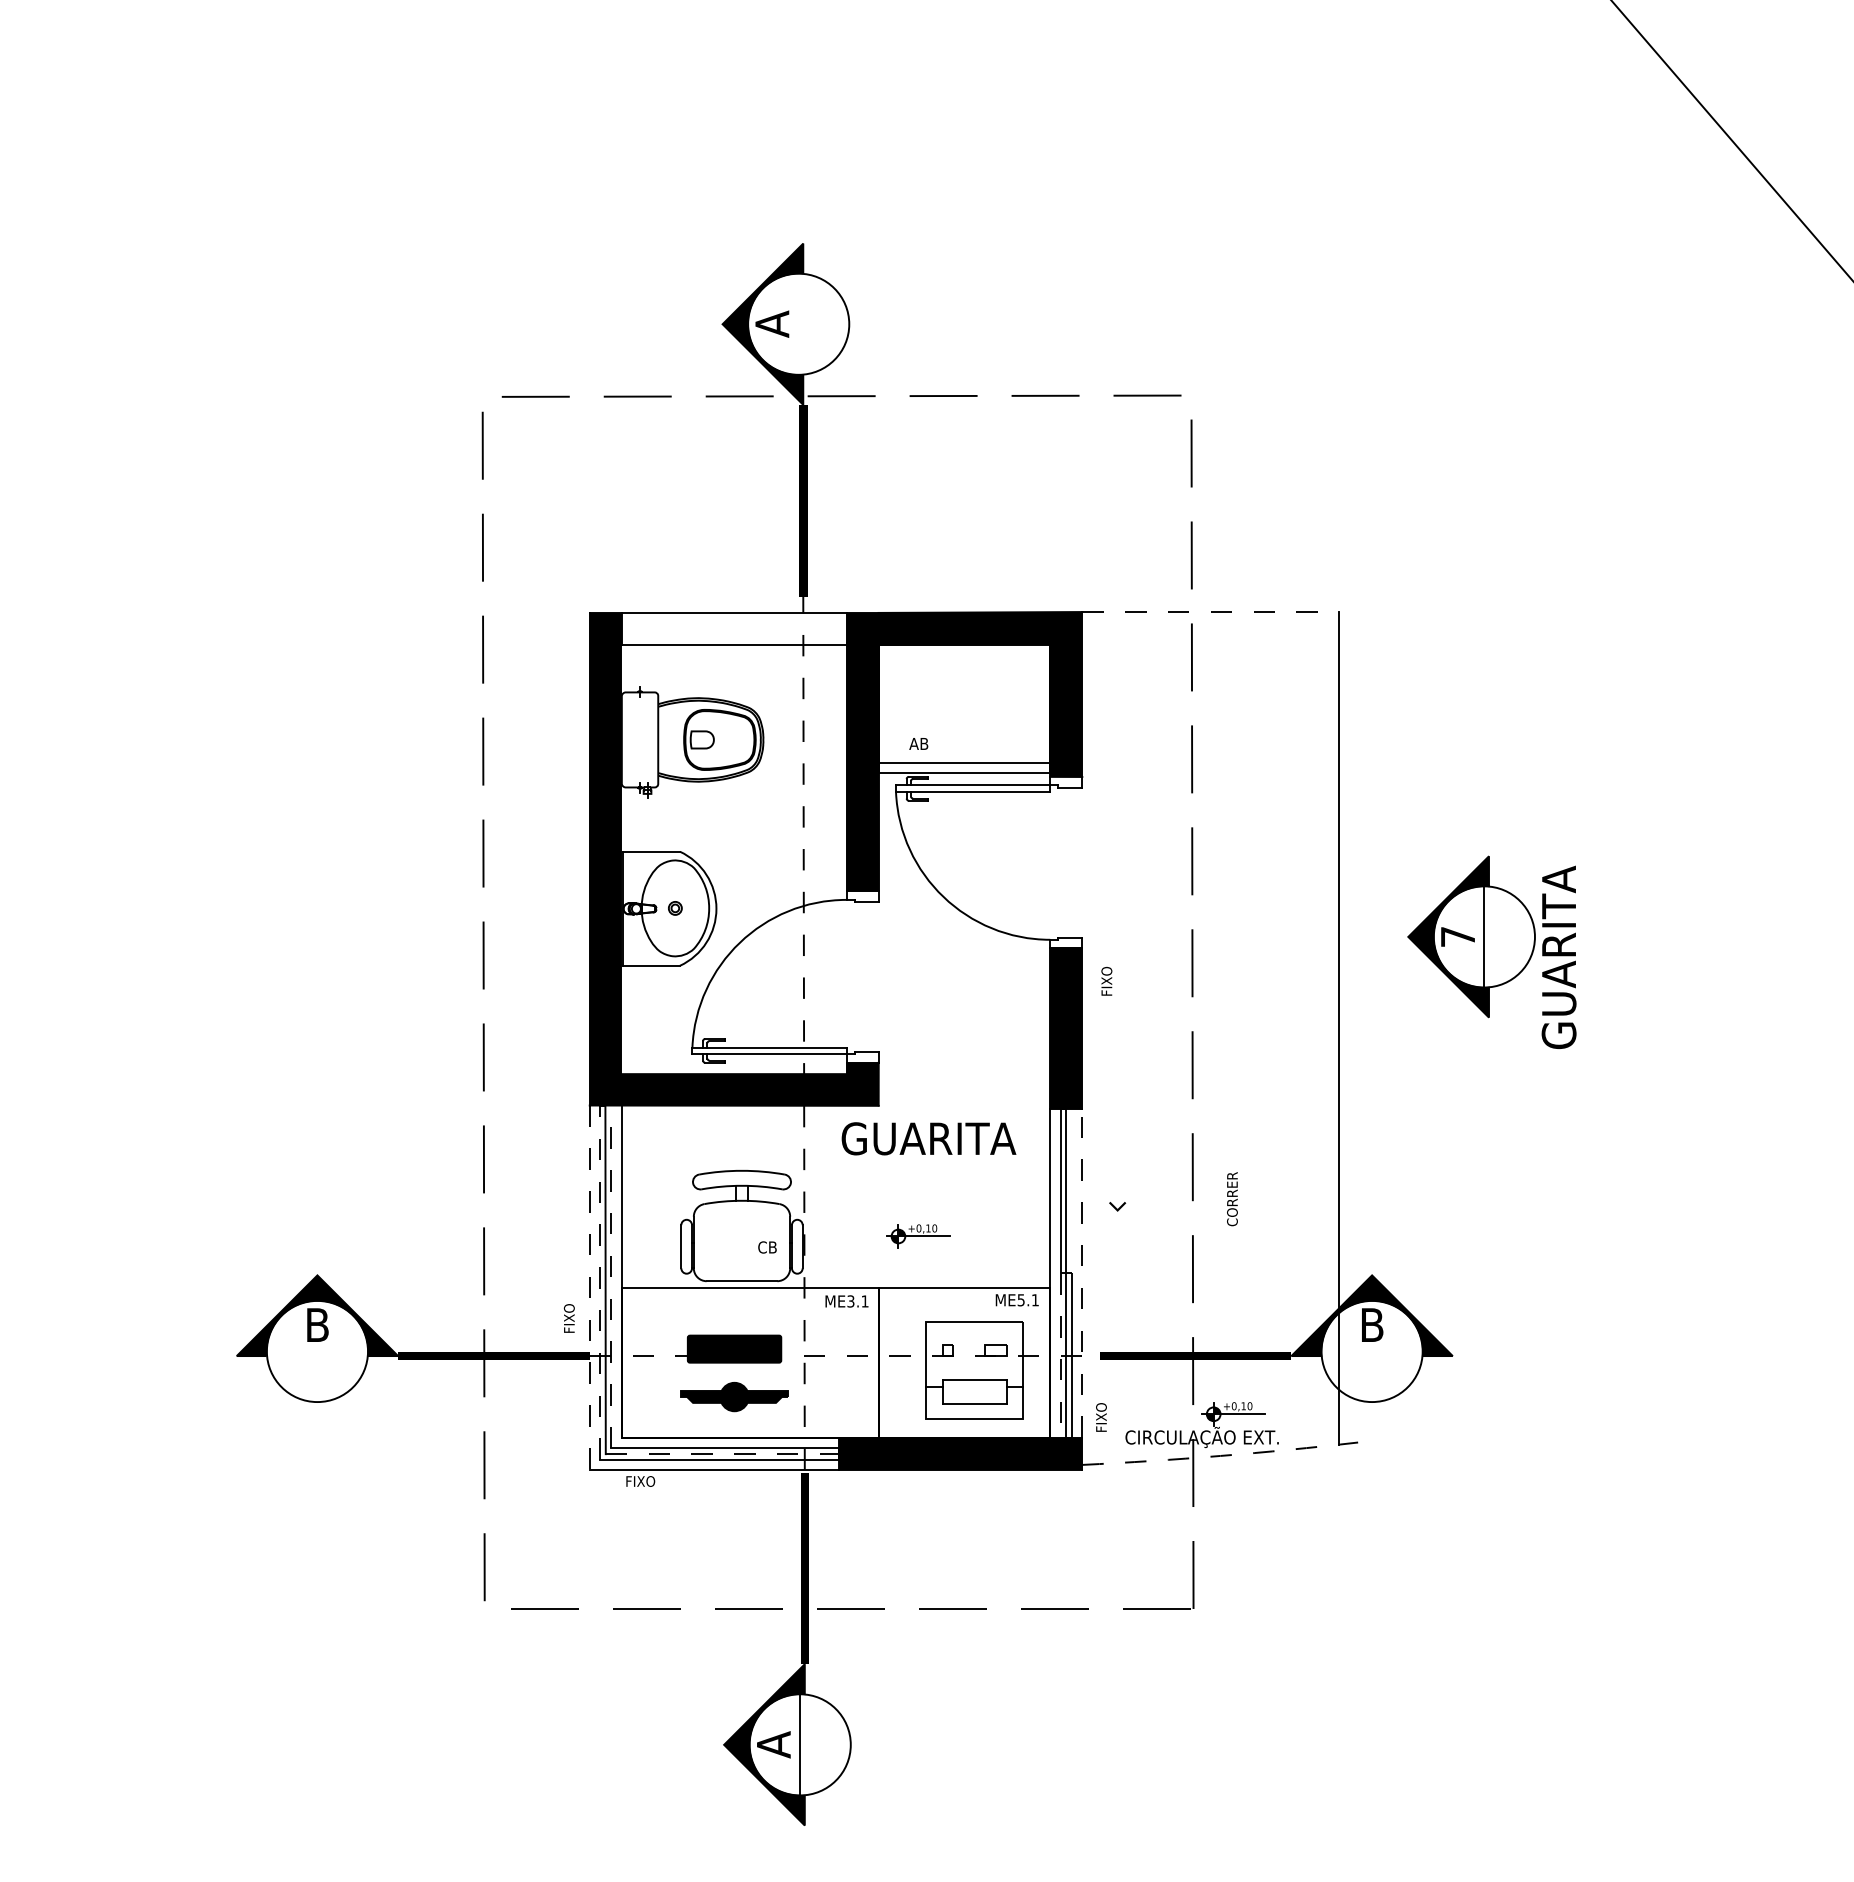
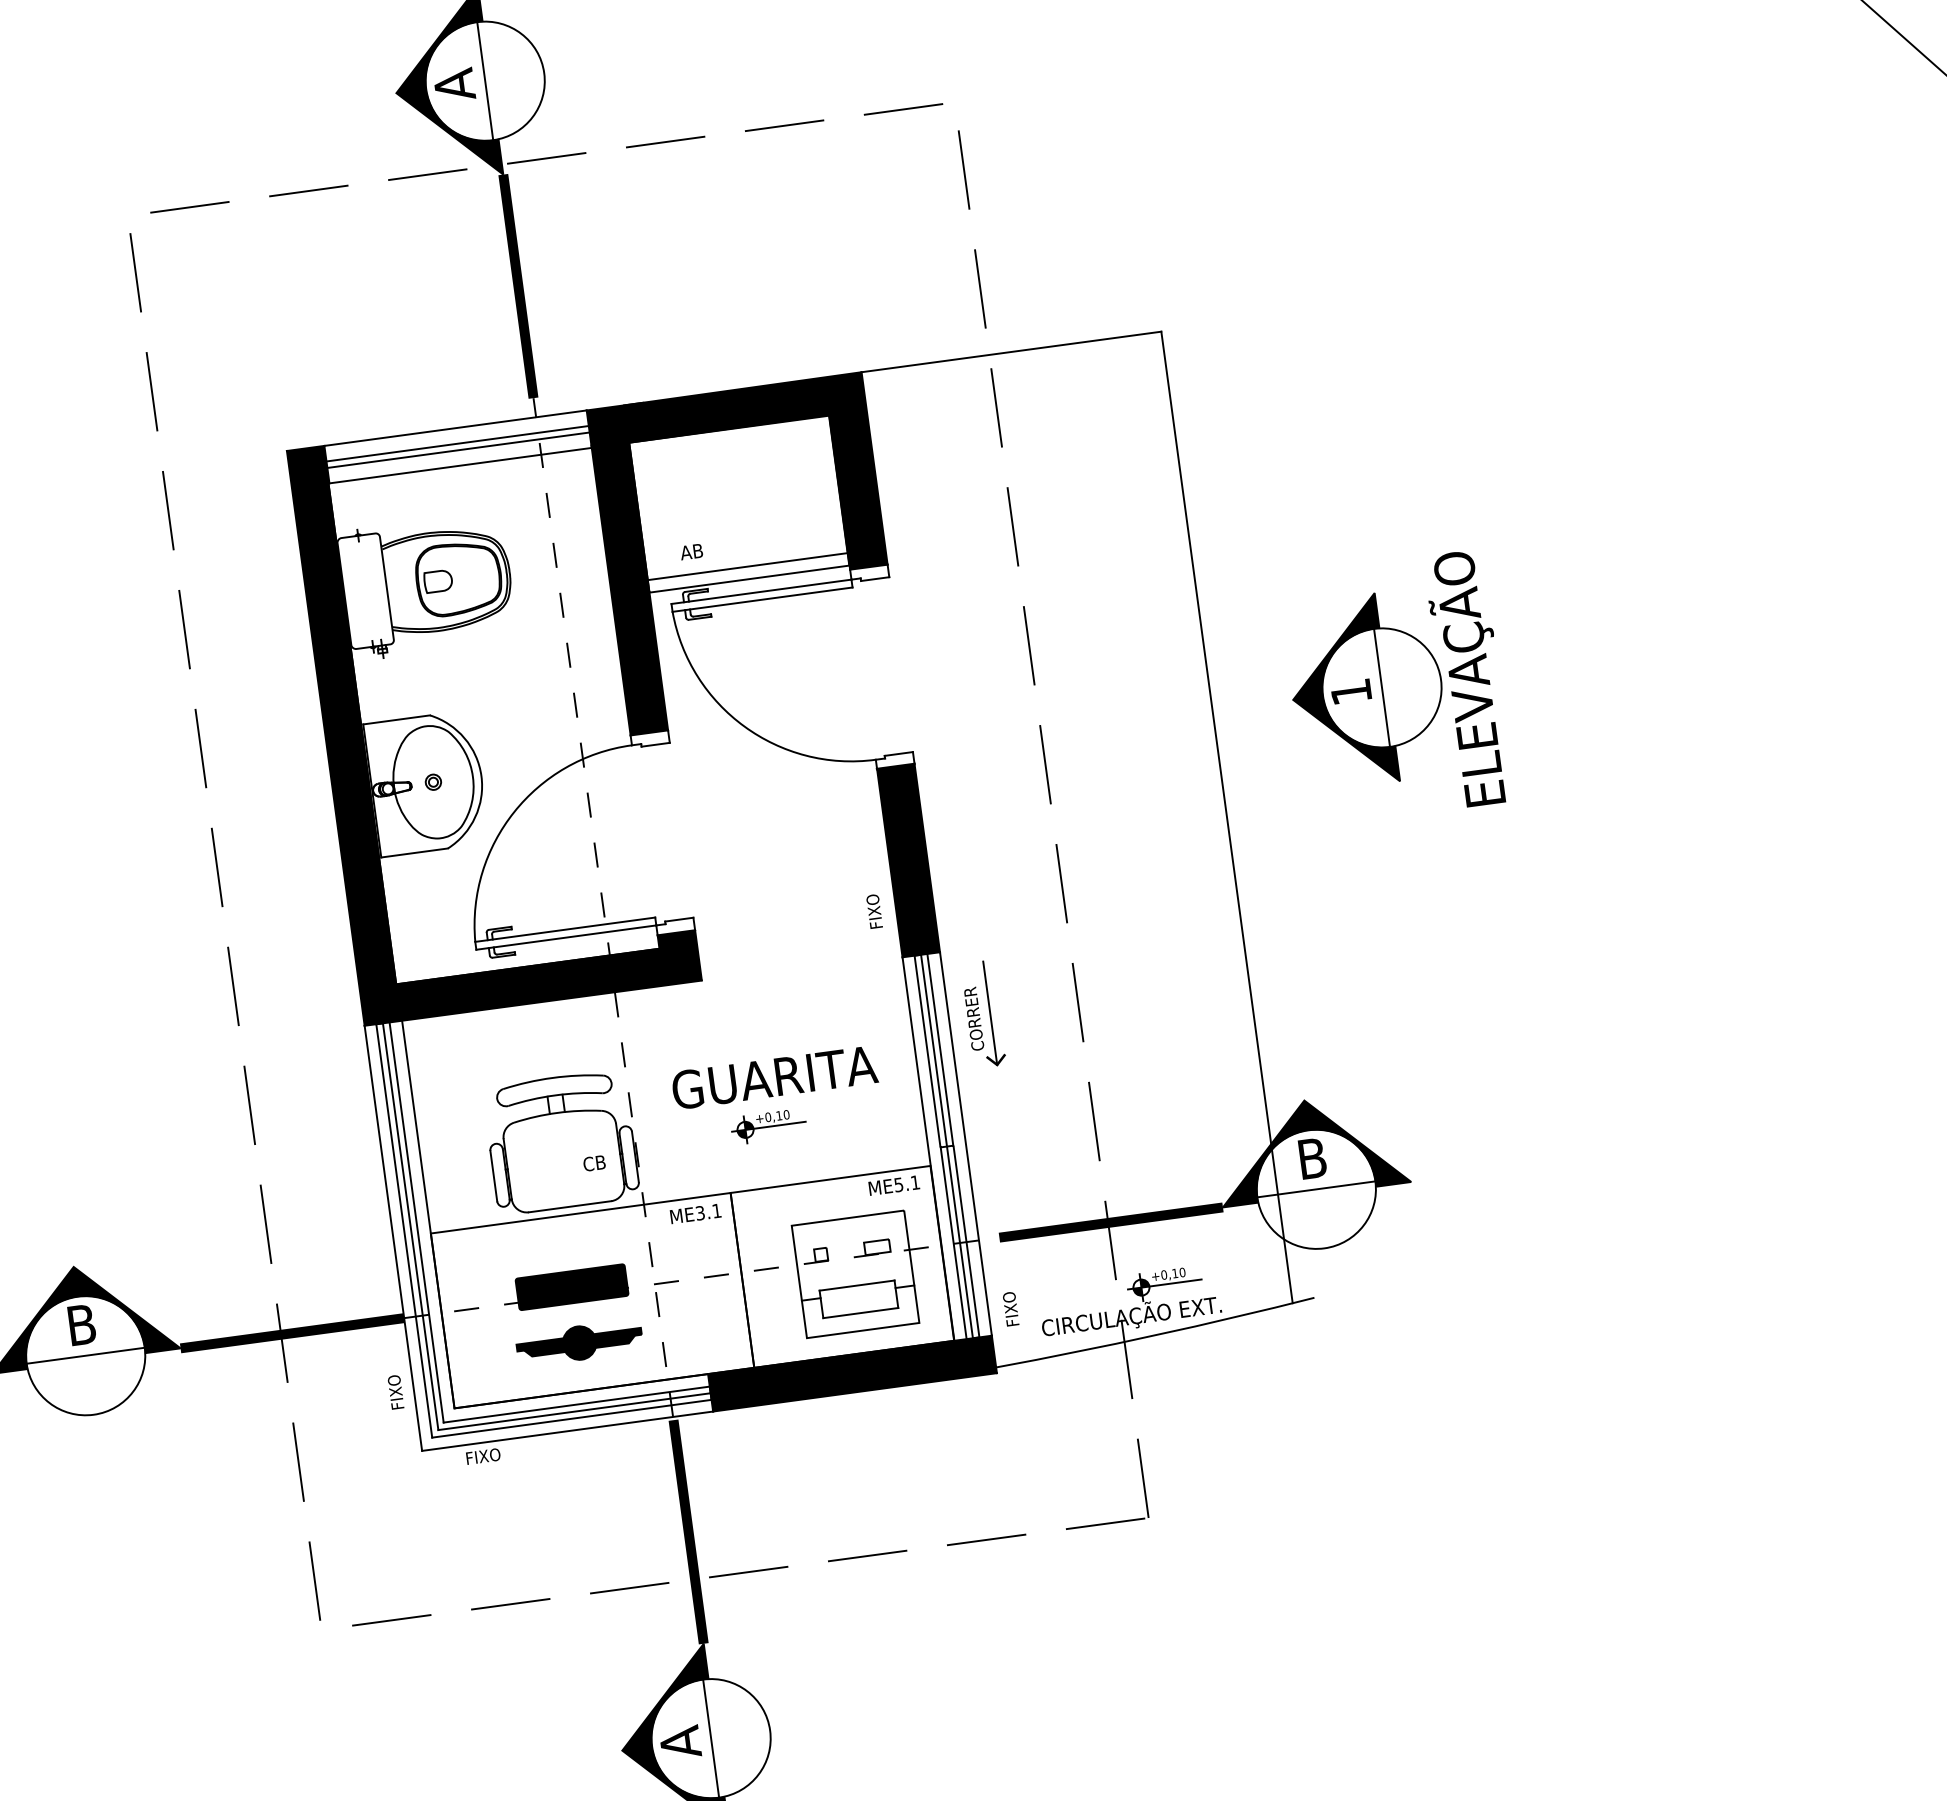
line: (798, 323) -> (484, 80), added
line: (1211, 612) -> (1012, 352), dashed -> solid
line: (733, 626) -> (456, 444), added
line: (733, 631) -> (457, 449), added
text: (1457, 936) -> (1350, 691), 7 -> 1
text: (1558, 939) -> (1468, 679), GUARITA -> ELEVAÇÃO
text: (1106, 981) -> (874, 911), moved
text: (928, 1138) -> (774, 1077), moved
line: (1117, 1165) -> (989, 1012), added
line: (1071, 1191) -> (940, 1050), added
text: (1232, 1199) -> (974, 1019), moved
line: (1082, 1272) -> (965, 1142), dashed -> solid
line: (611, 1276) -> (417, 1221), dashed -> solid
line: (599, 1282) -> (403, 1230), dashed -> solid
line: (589, 1288) -> (393, 1239), dashed -> solid
text: (568, 1318) -> (394, 1392), moved
line: (317, 1351) -> (85, 1355), added
line: (1371, 1351) -> (1315, 1189), added
line: (1060, 1356) -> (953, 1244), dashed -> solid
line: (722, 1454) -> (574, 1412), dashed -> solid
arc: (1220, 1455) -> (1155, 1334), dashed -> solid

